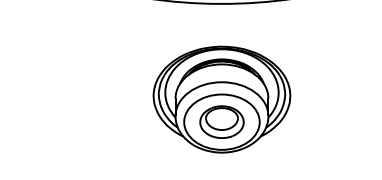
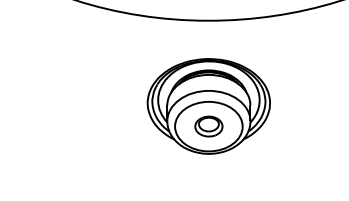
part: (221, 122) -> (208, 126), size x0.7

